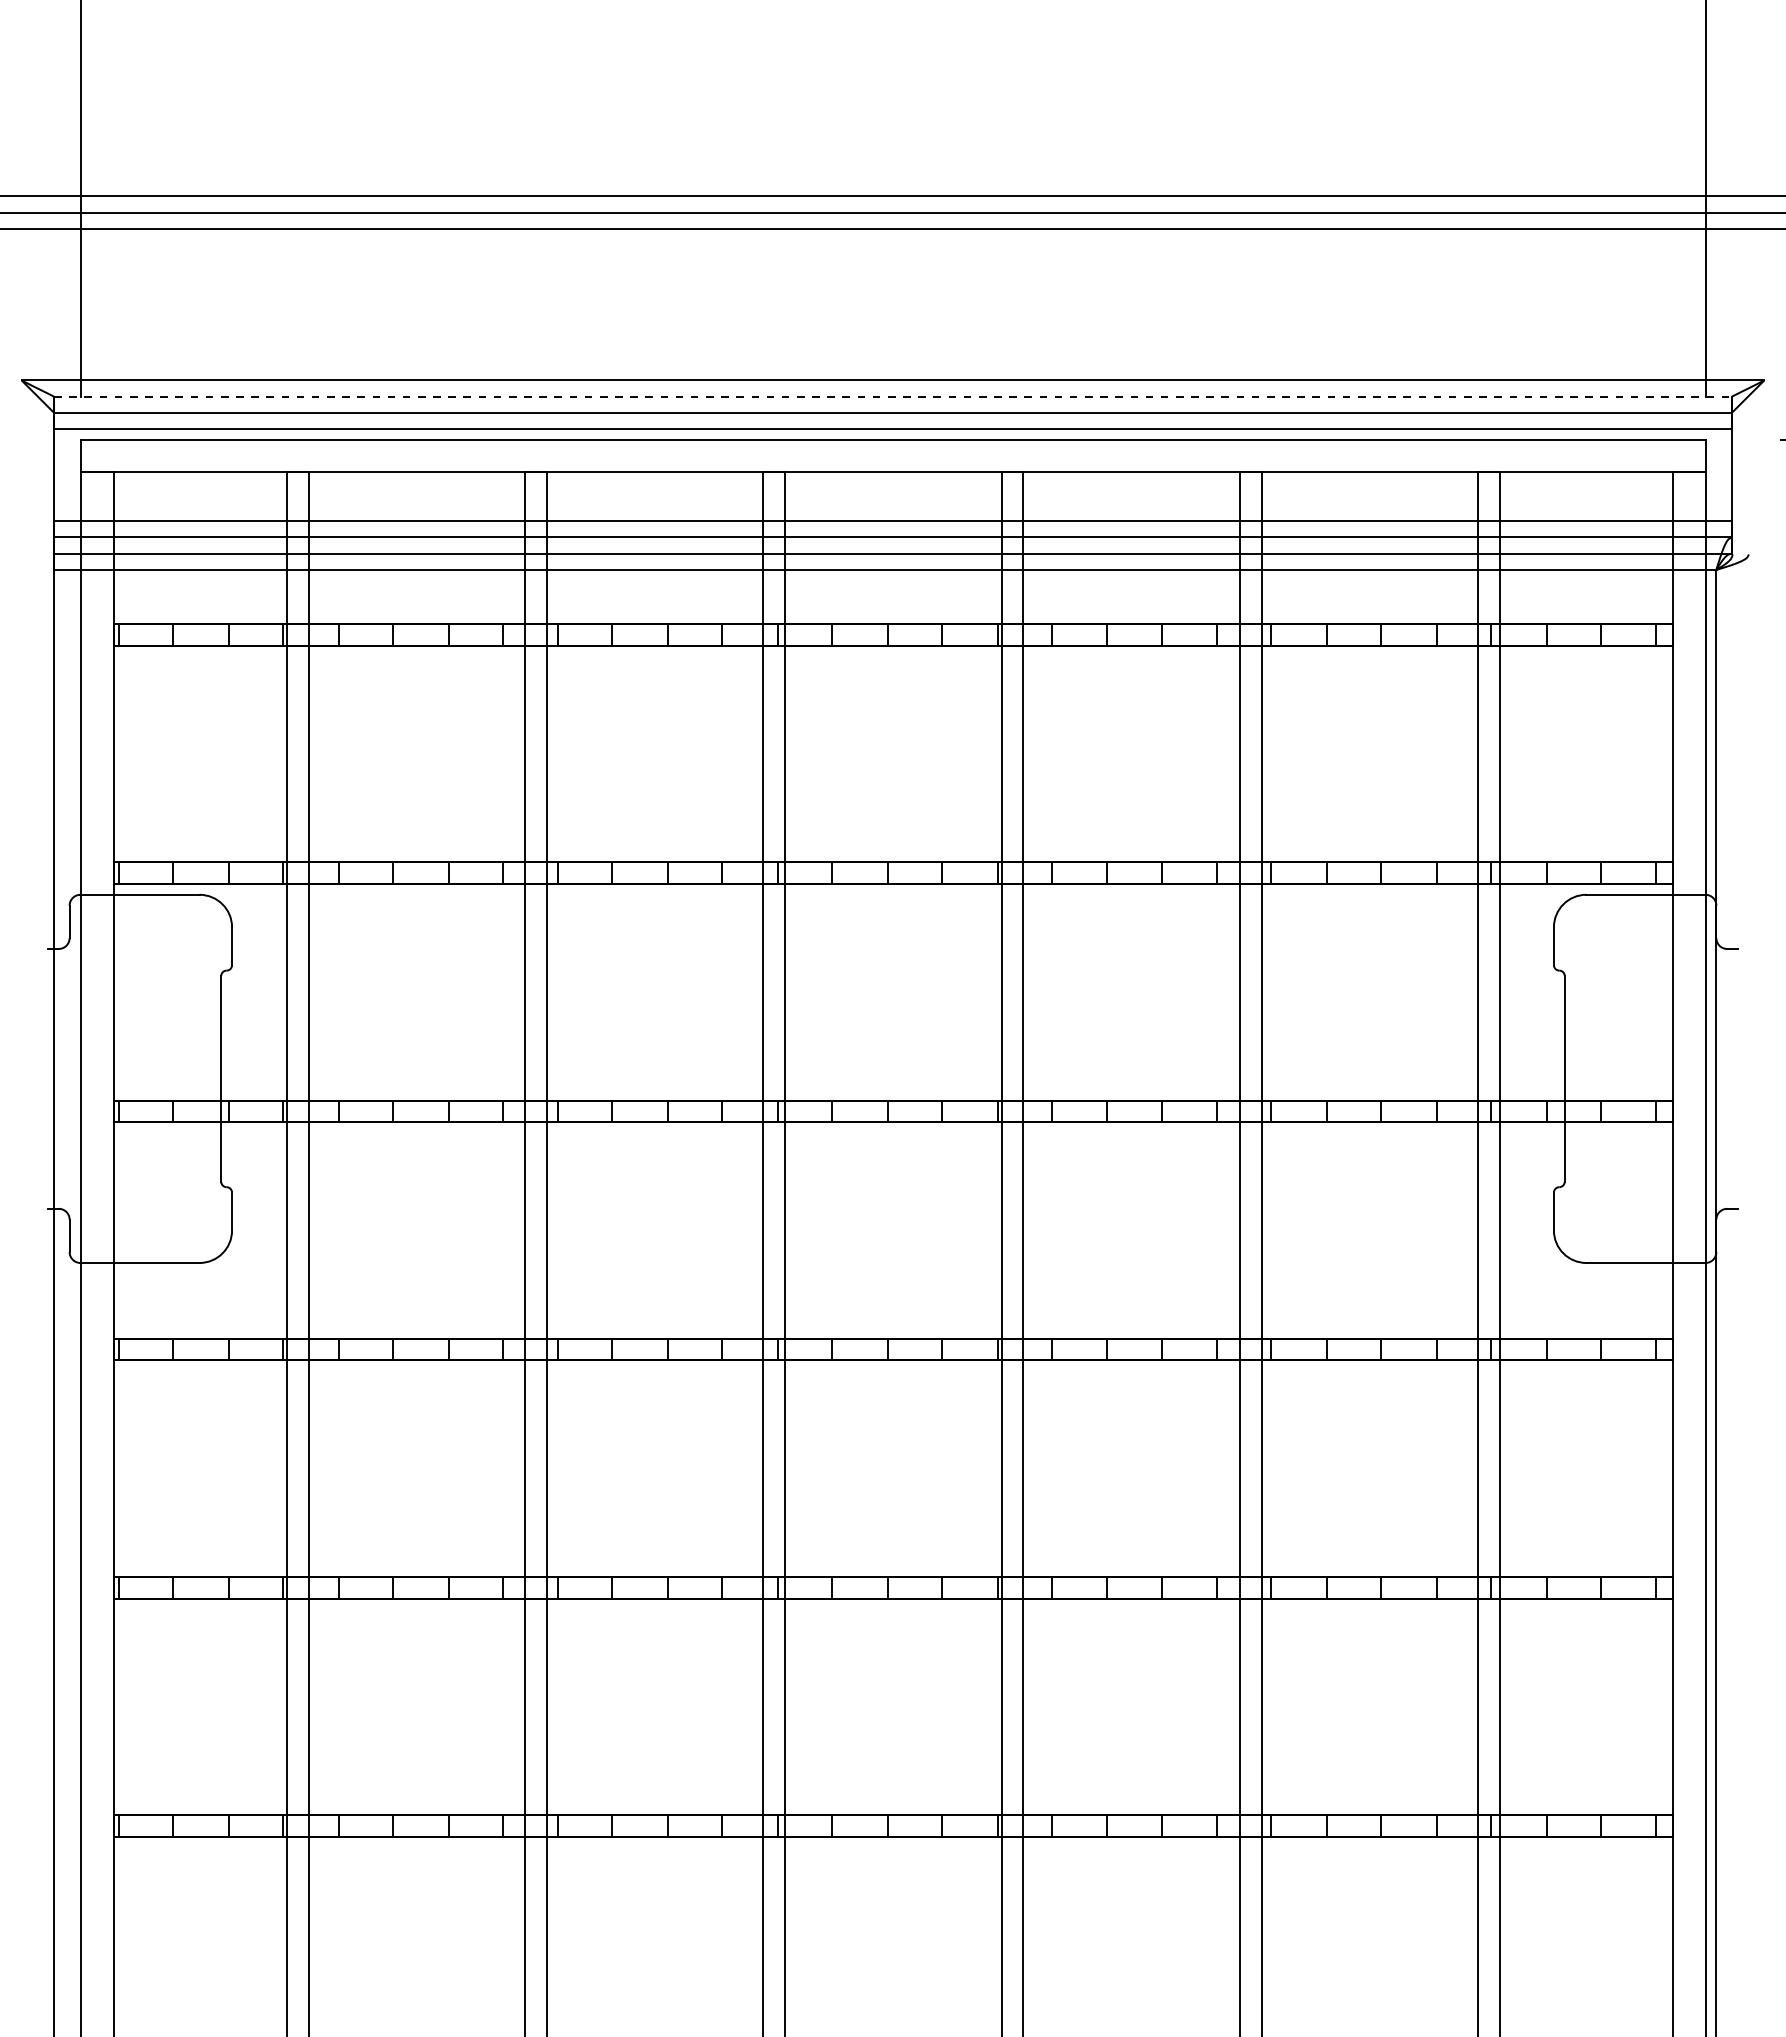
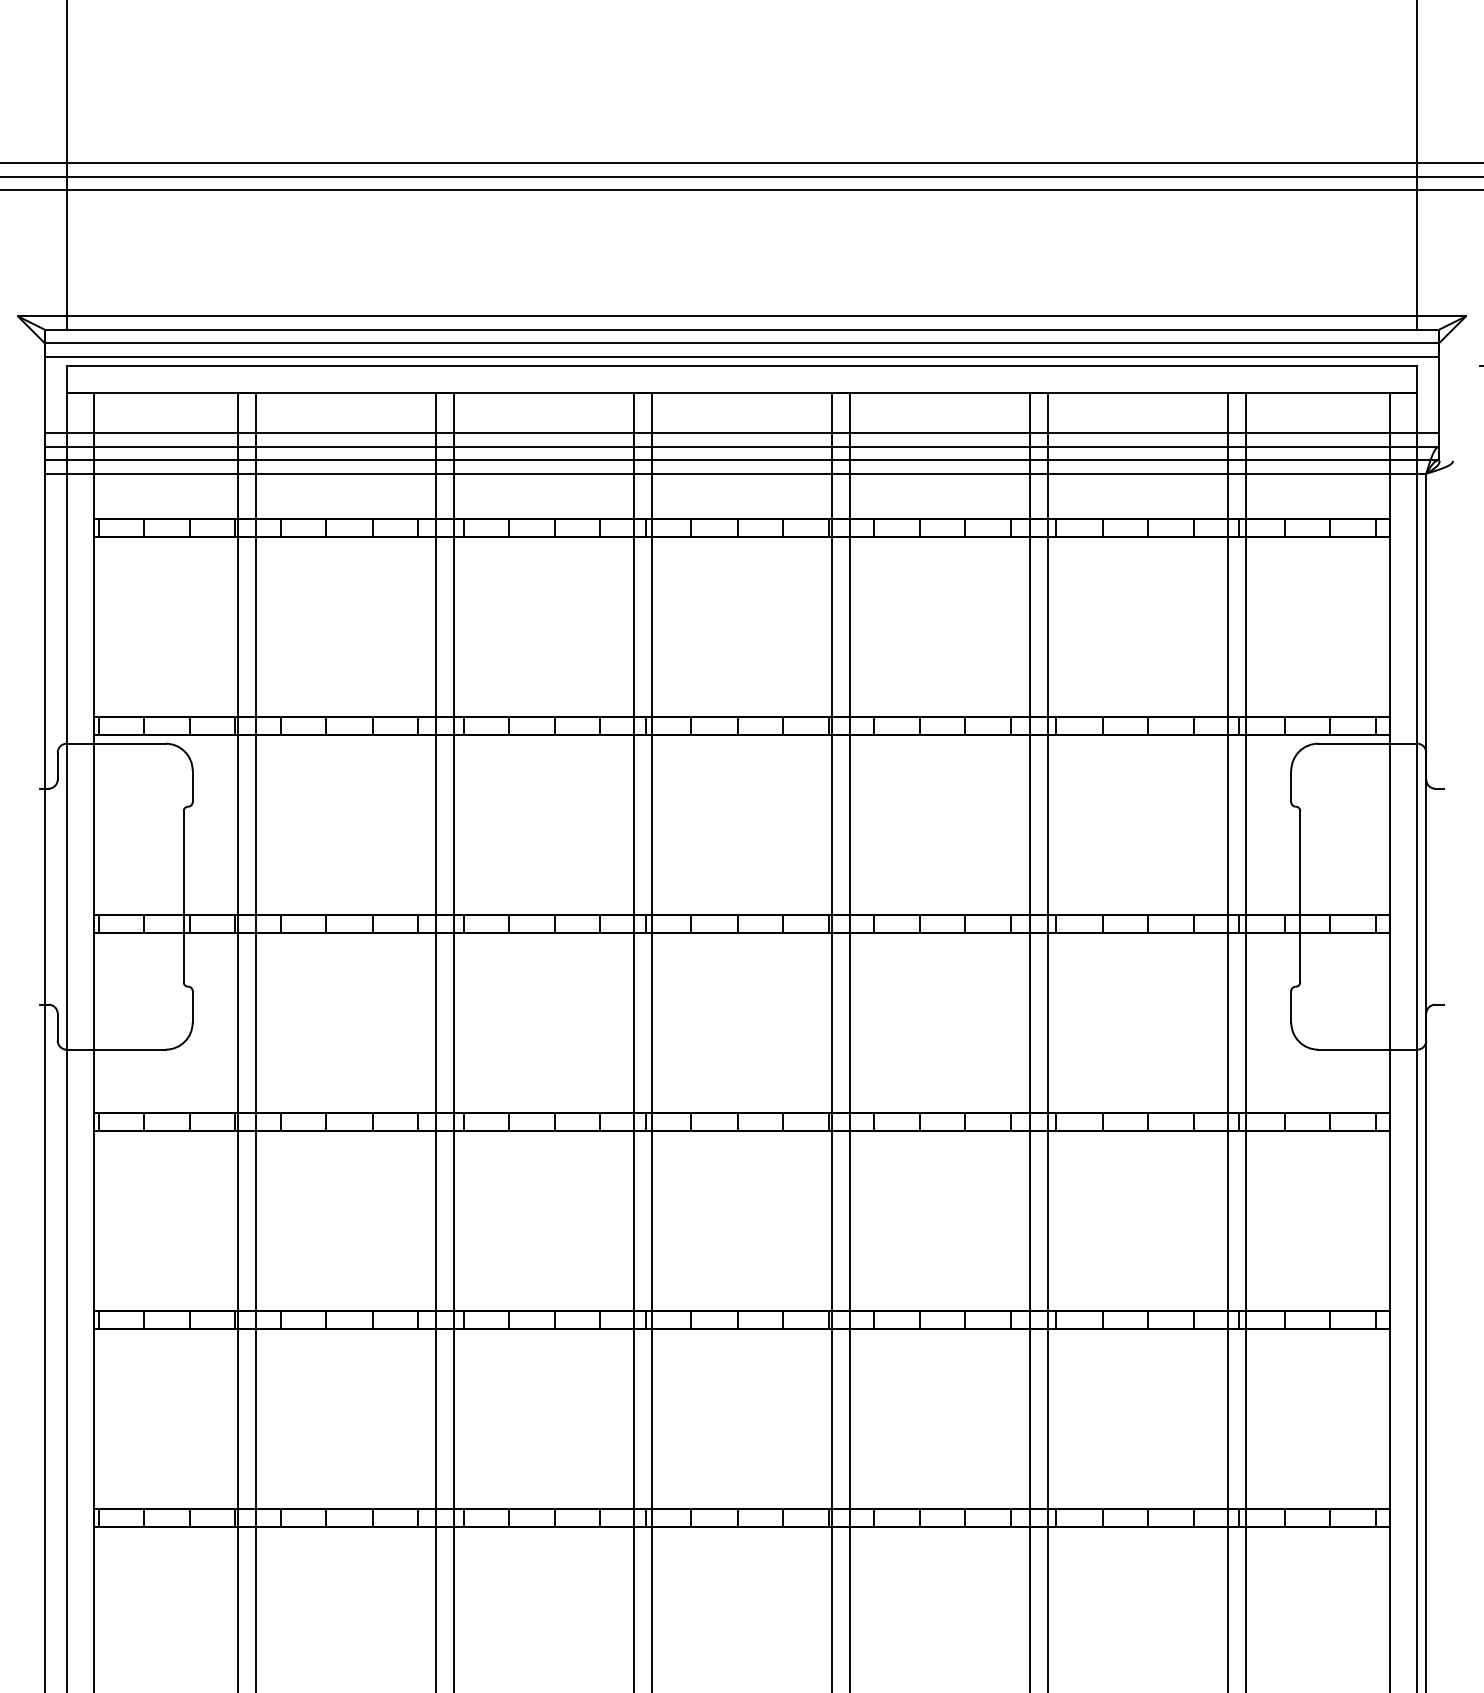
line: (892, 396) -> (741, 329), dashed -> solid

